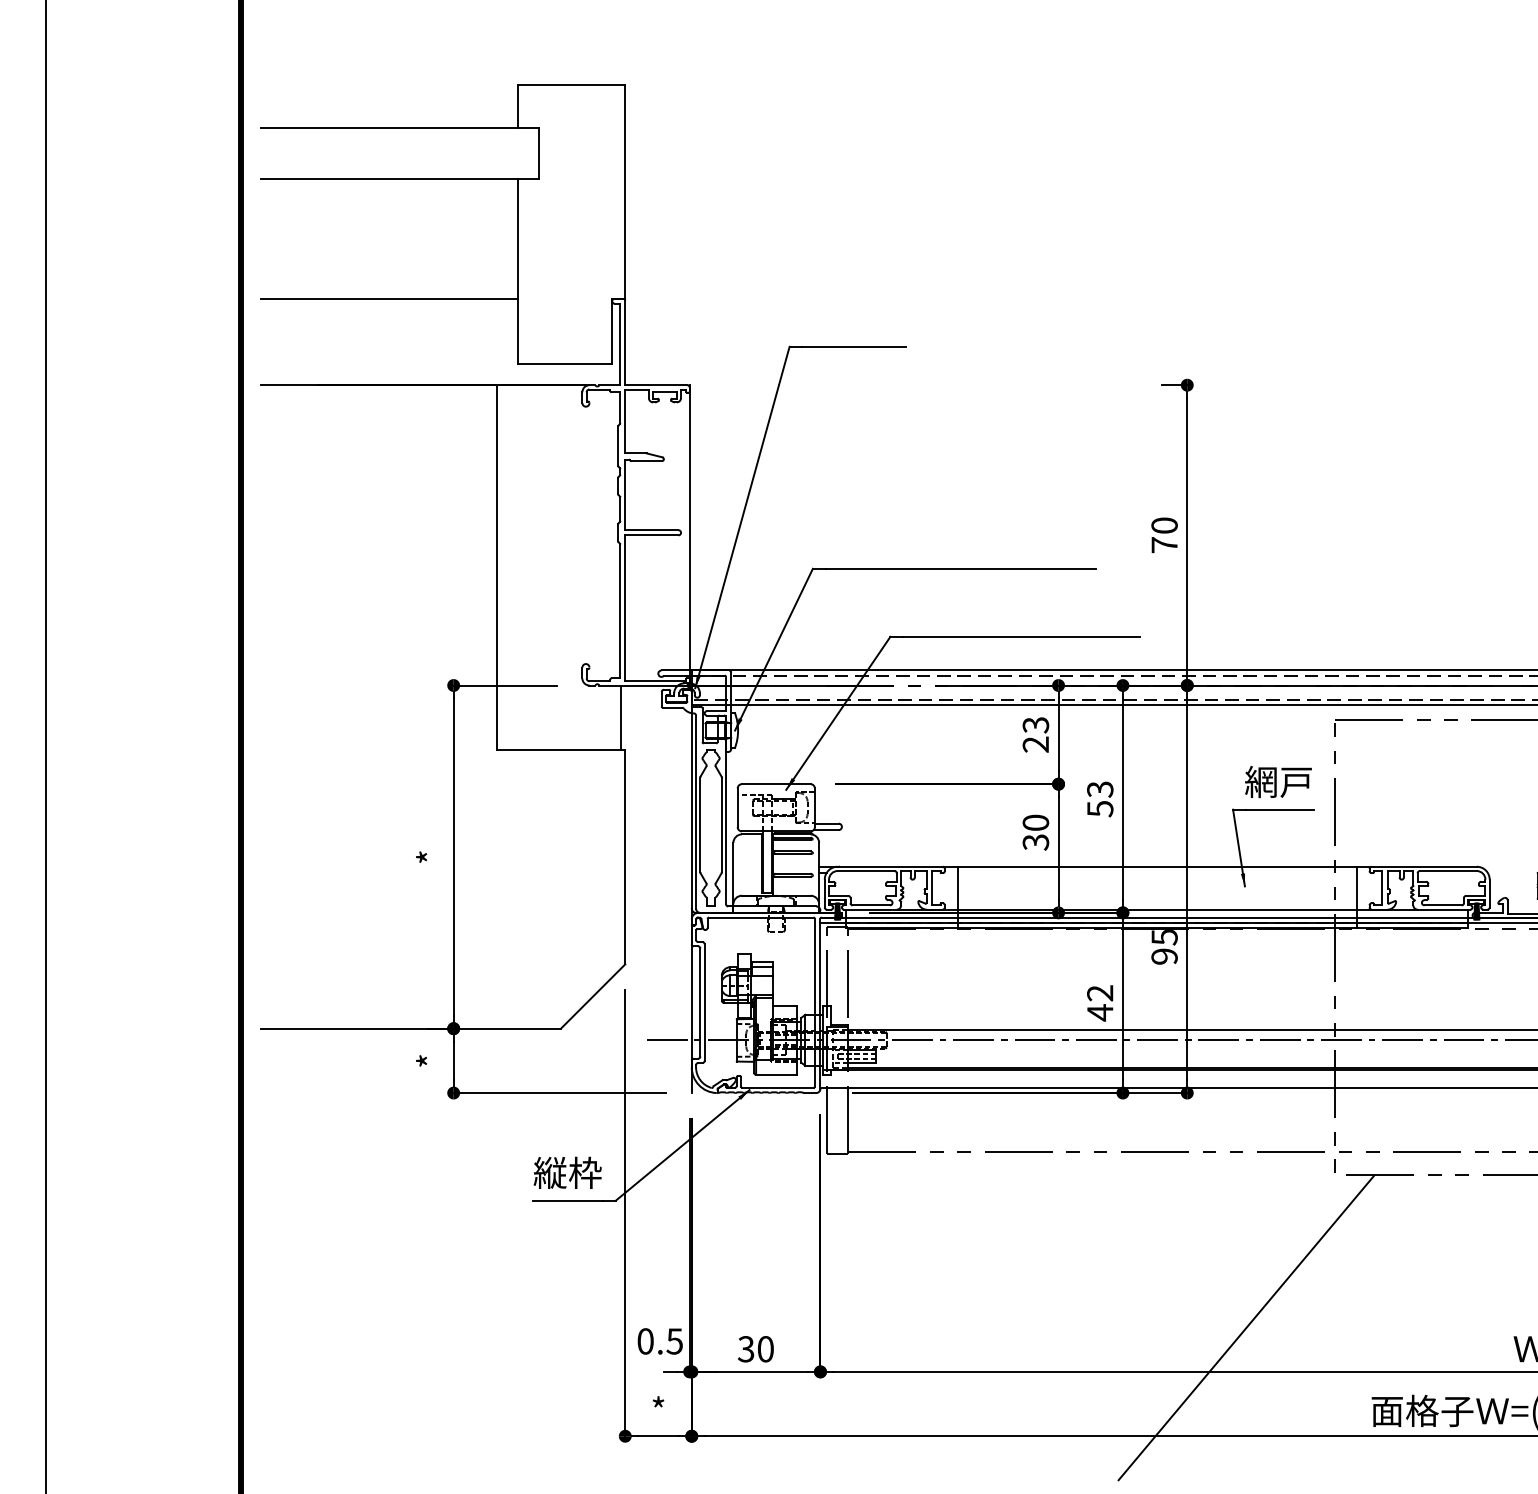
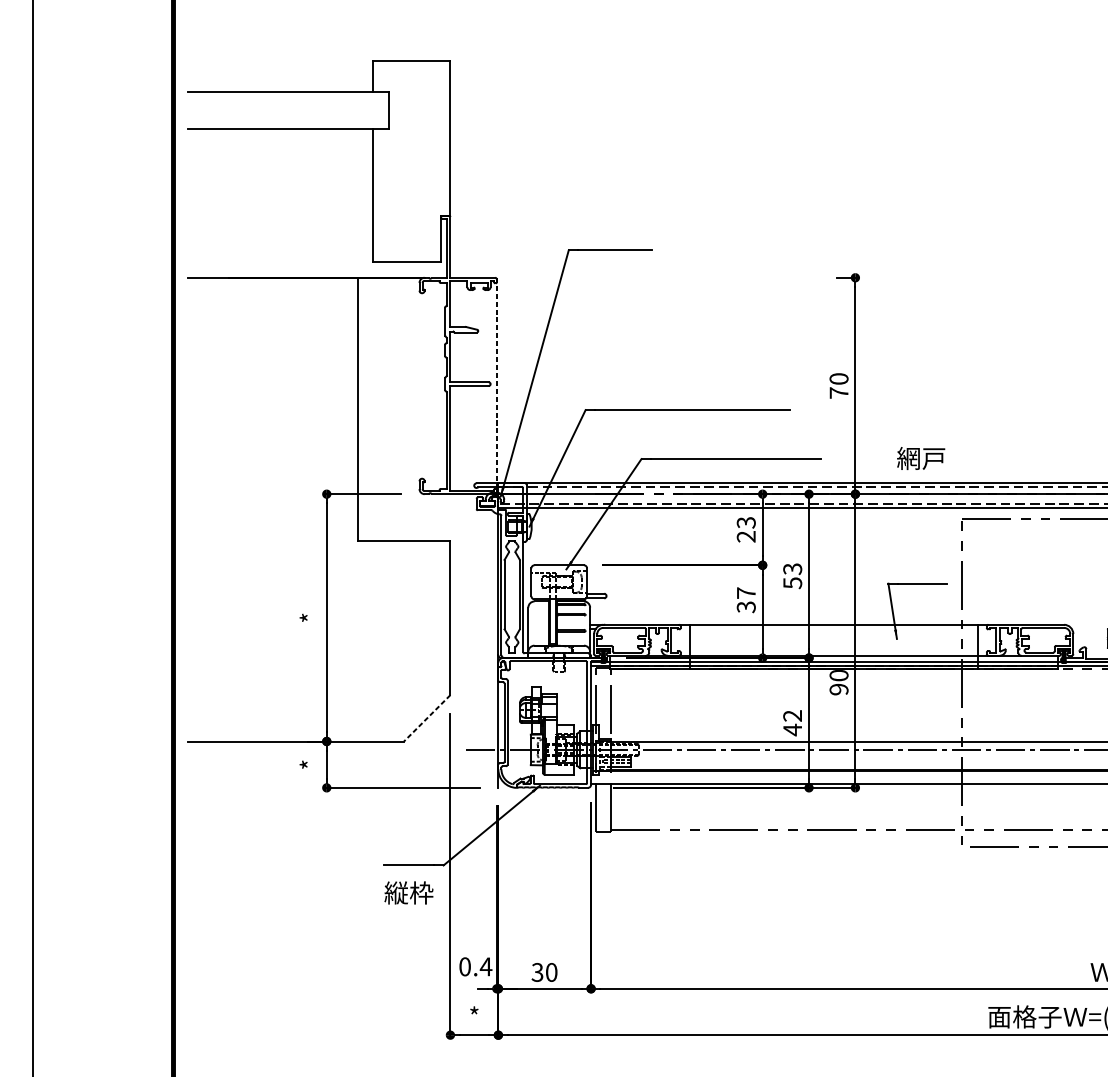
line: (389, 299) -> (280, 216), removed
line: (689, 535) -> (496, 386), solid -> dashed
line: (620, 717) -> (446, 517), removed
text: (1278, 781) -> (921, 458), moved
text: (1035, 822) -> (746, 592), 30 -> 37
text: (1164, 937) -> (838, 675), 95 -> 90
line: (593, 996) -> (427, 718), solid -> dashed
text: (567, 1172) -> (408, 892), moved
line: (1246, 1327) -> (898, 956), removed
text: (674, 1341) -> (485, 966), 0.5 -> 0.4

